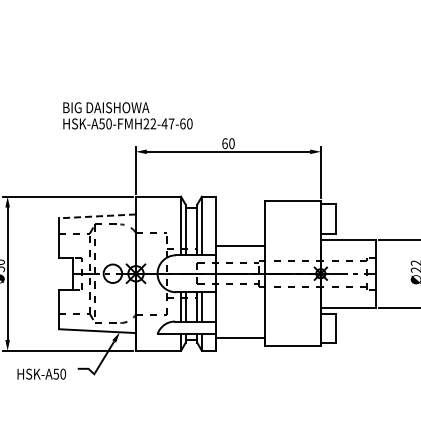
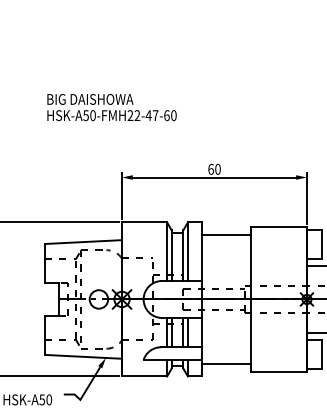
text: (127, 115) -> (111, 107), moved
line: (97, 216) -> (83, 242), dashed -> solid
line: (240, 245) -> (226, 235), moved

